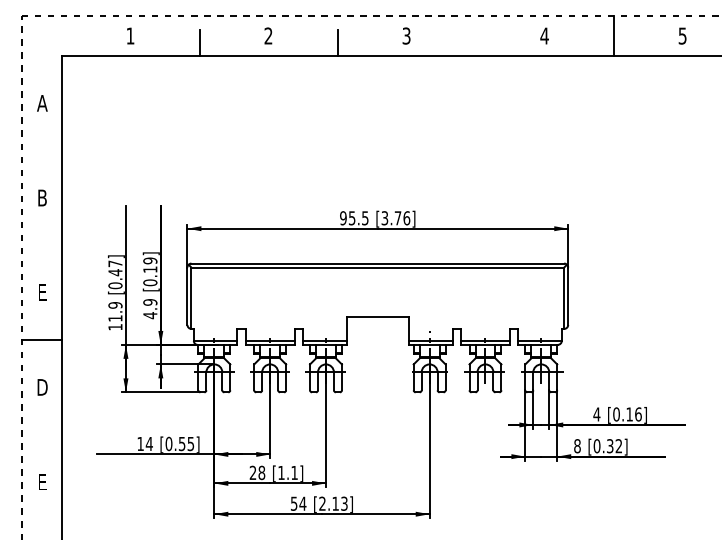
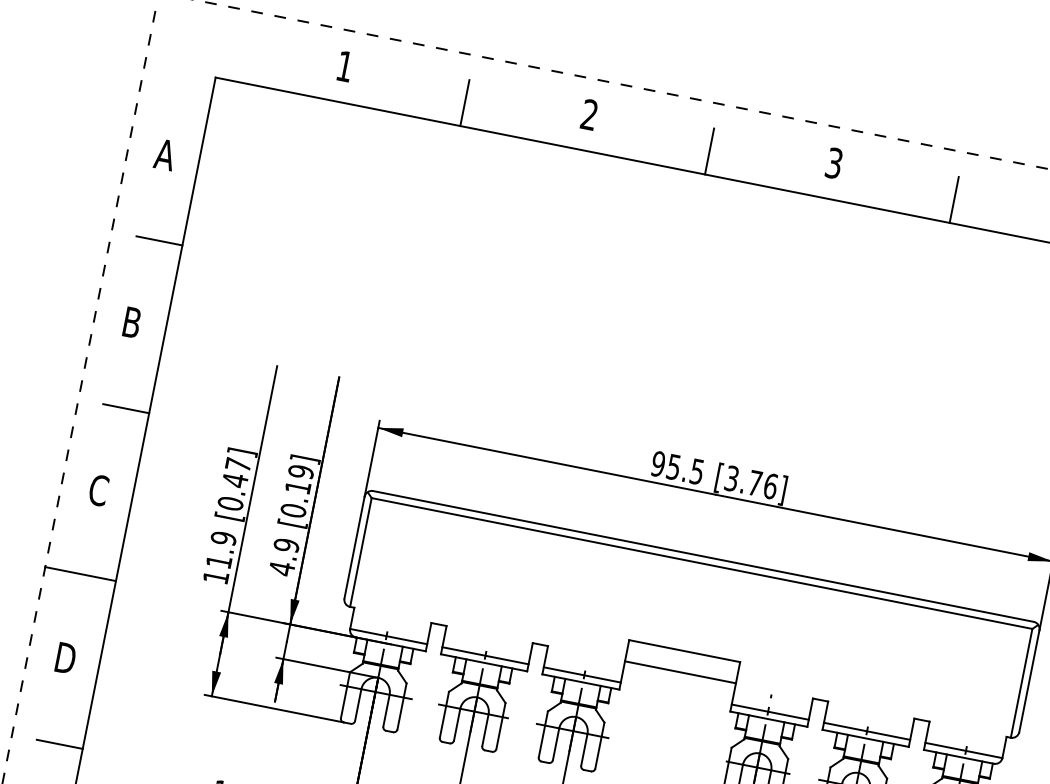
line: (475, 43) -> (953, 200), added
line: (48, 150) -> (159, 240), added
line: (48, 245) -> (126, 408), added
text: (42, 292) -> (98, 490), E -> C
line: (377, 328) -> (680, 671), added
line: (48, 434) -> (59, 743), added

